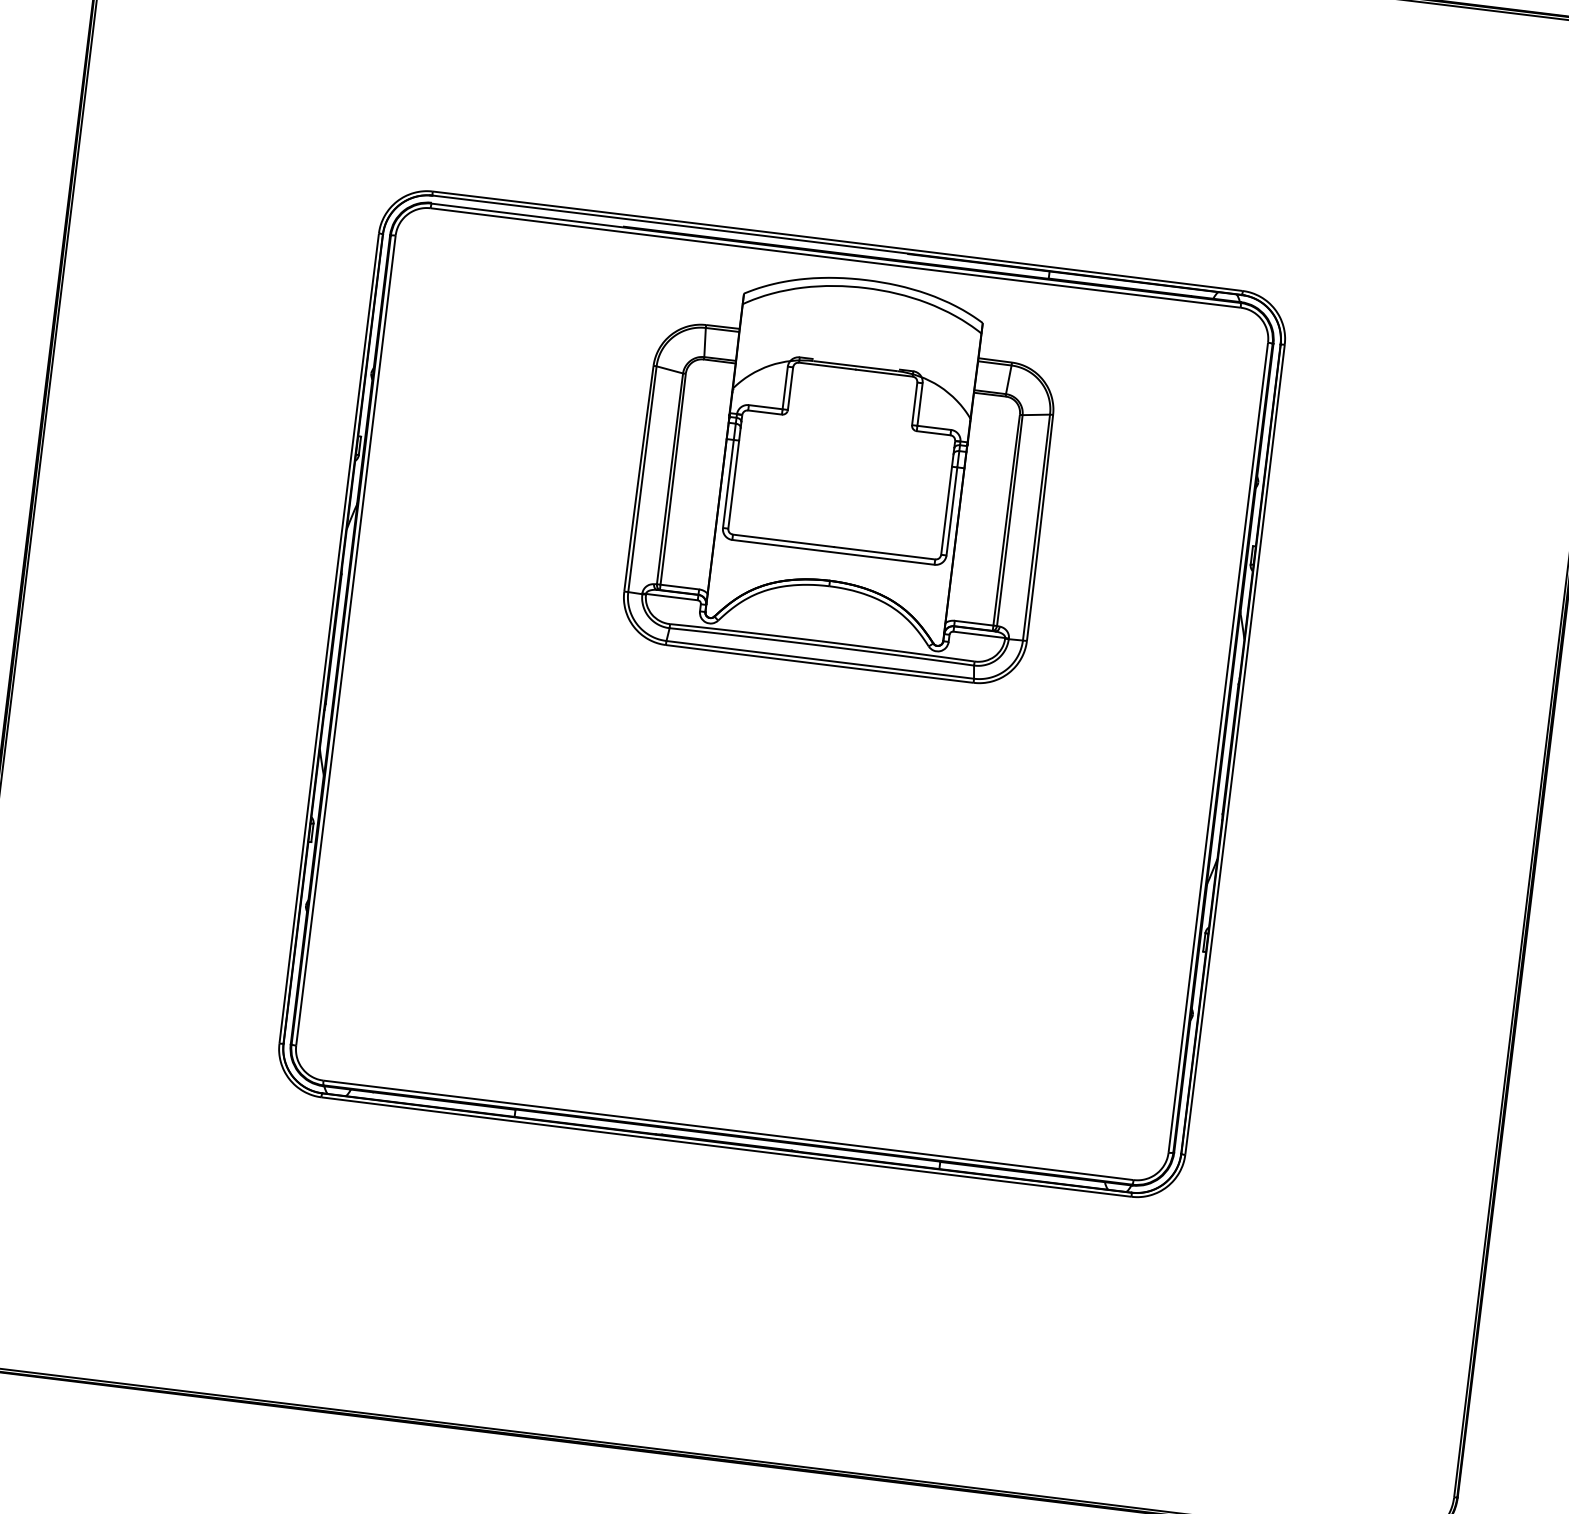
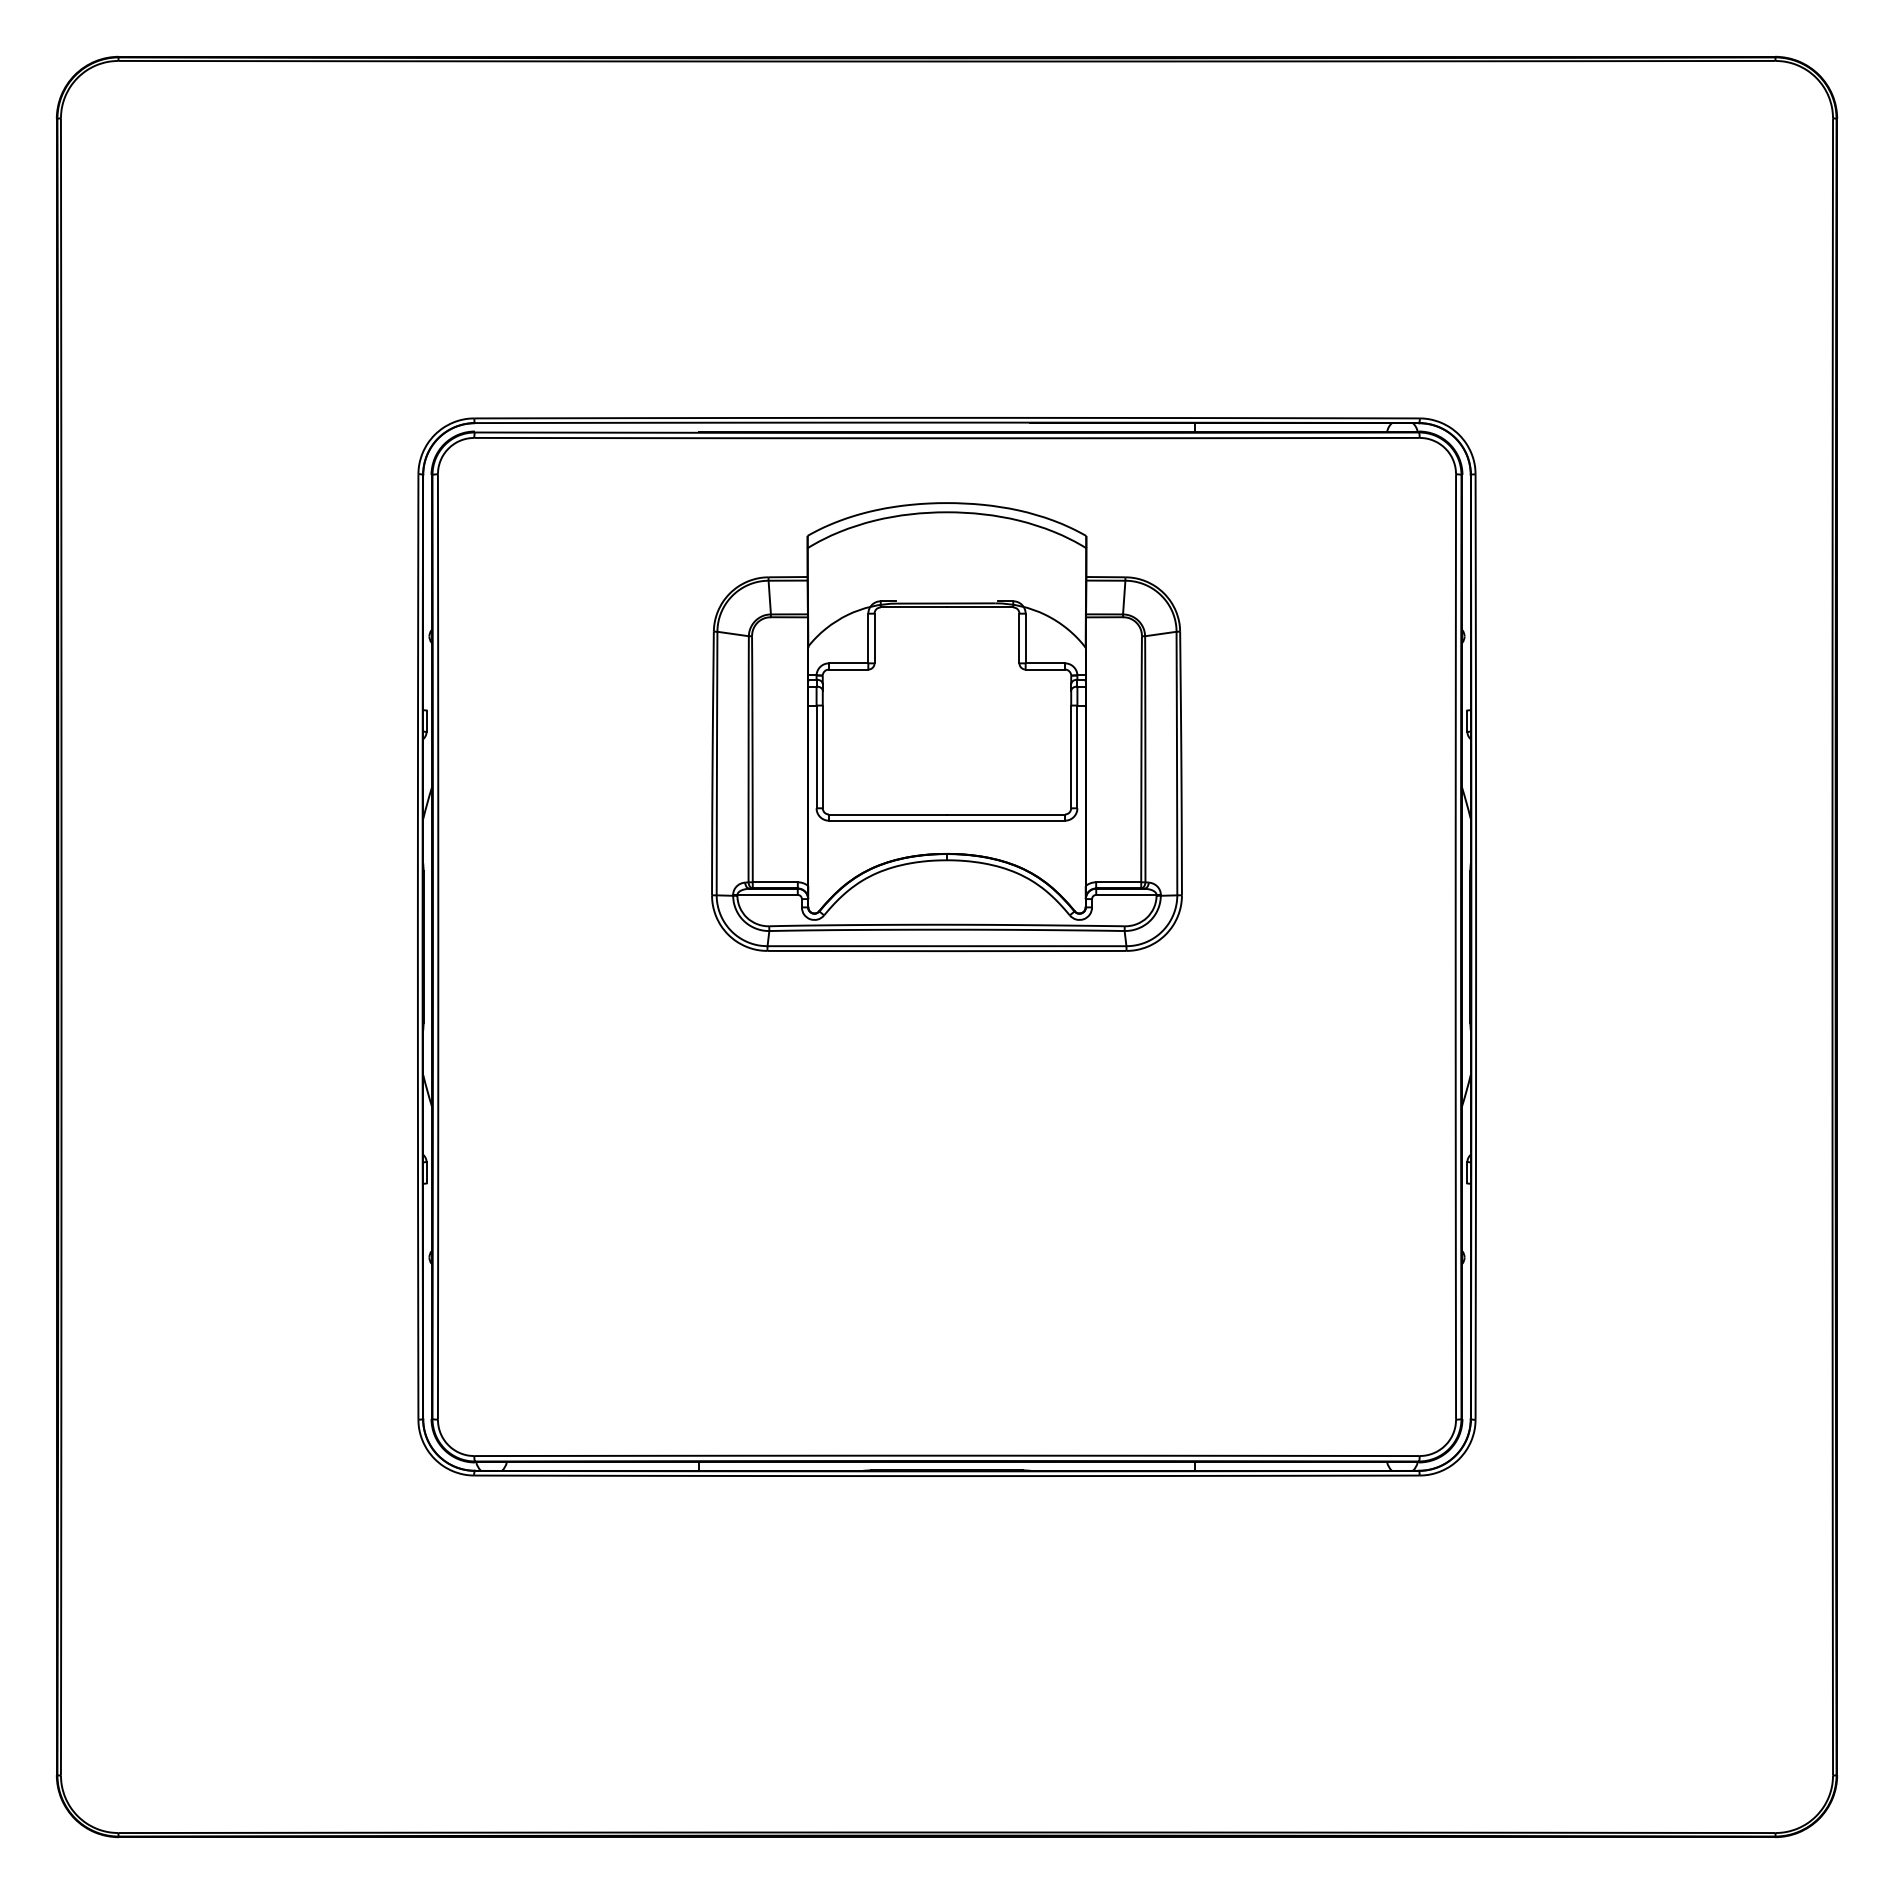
part: (842, 472) -> (946, 727), moved

